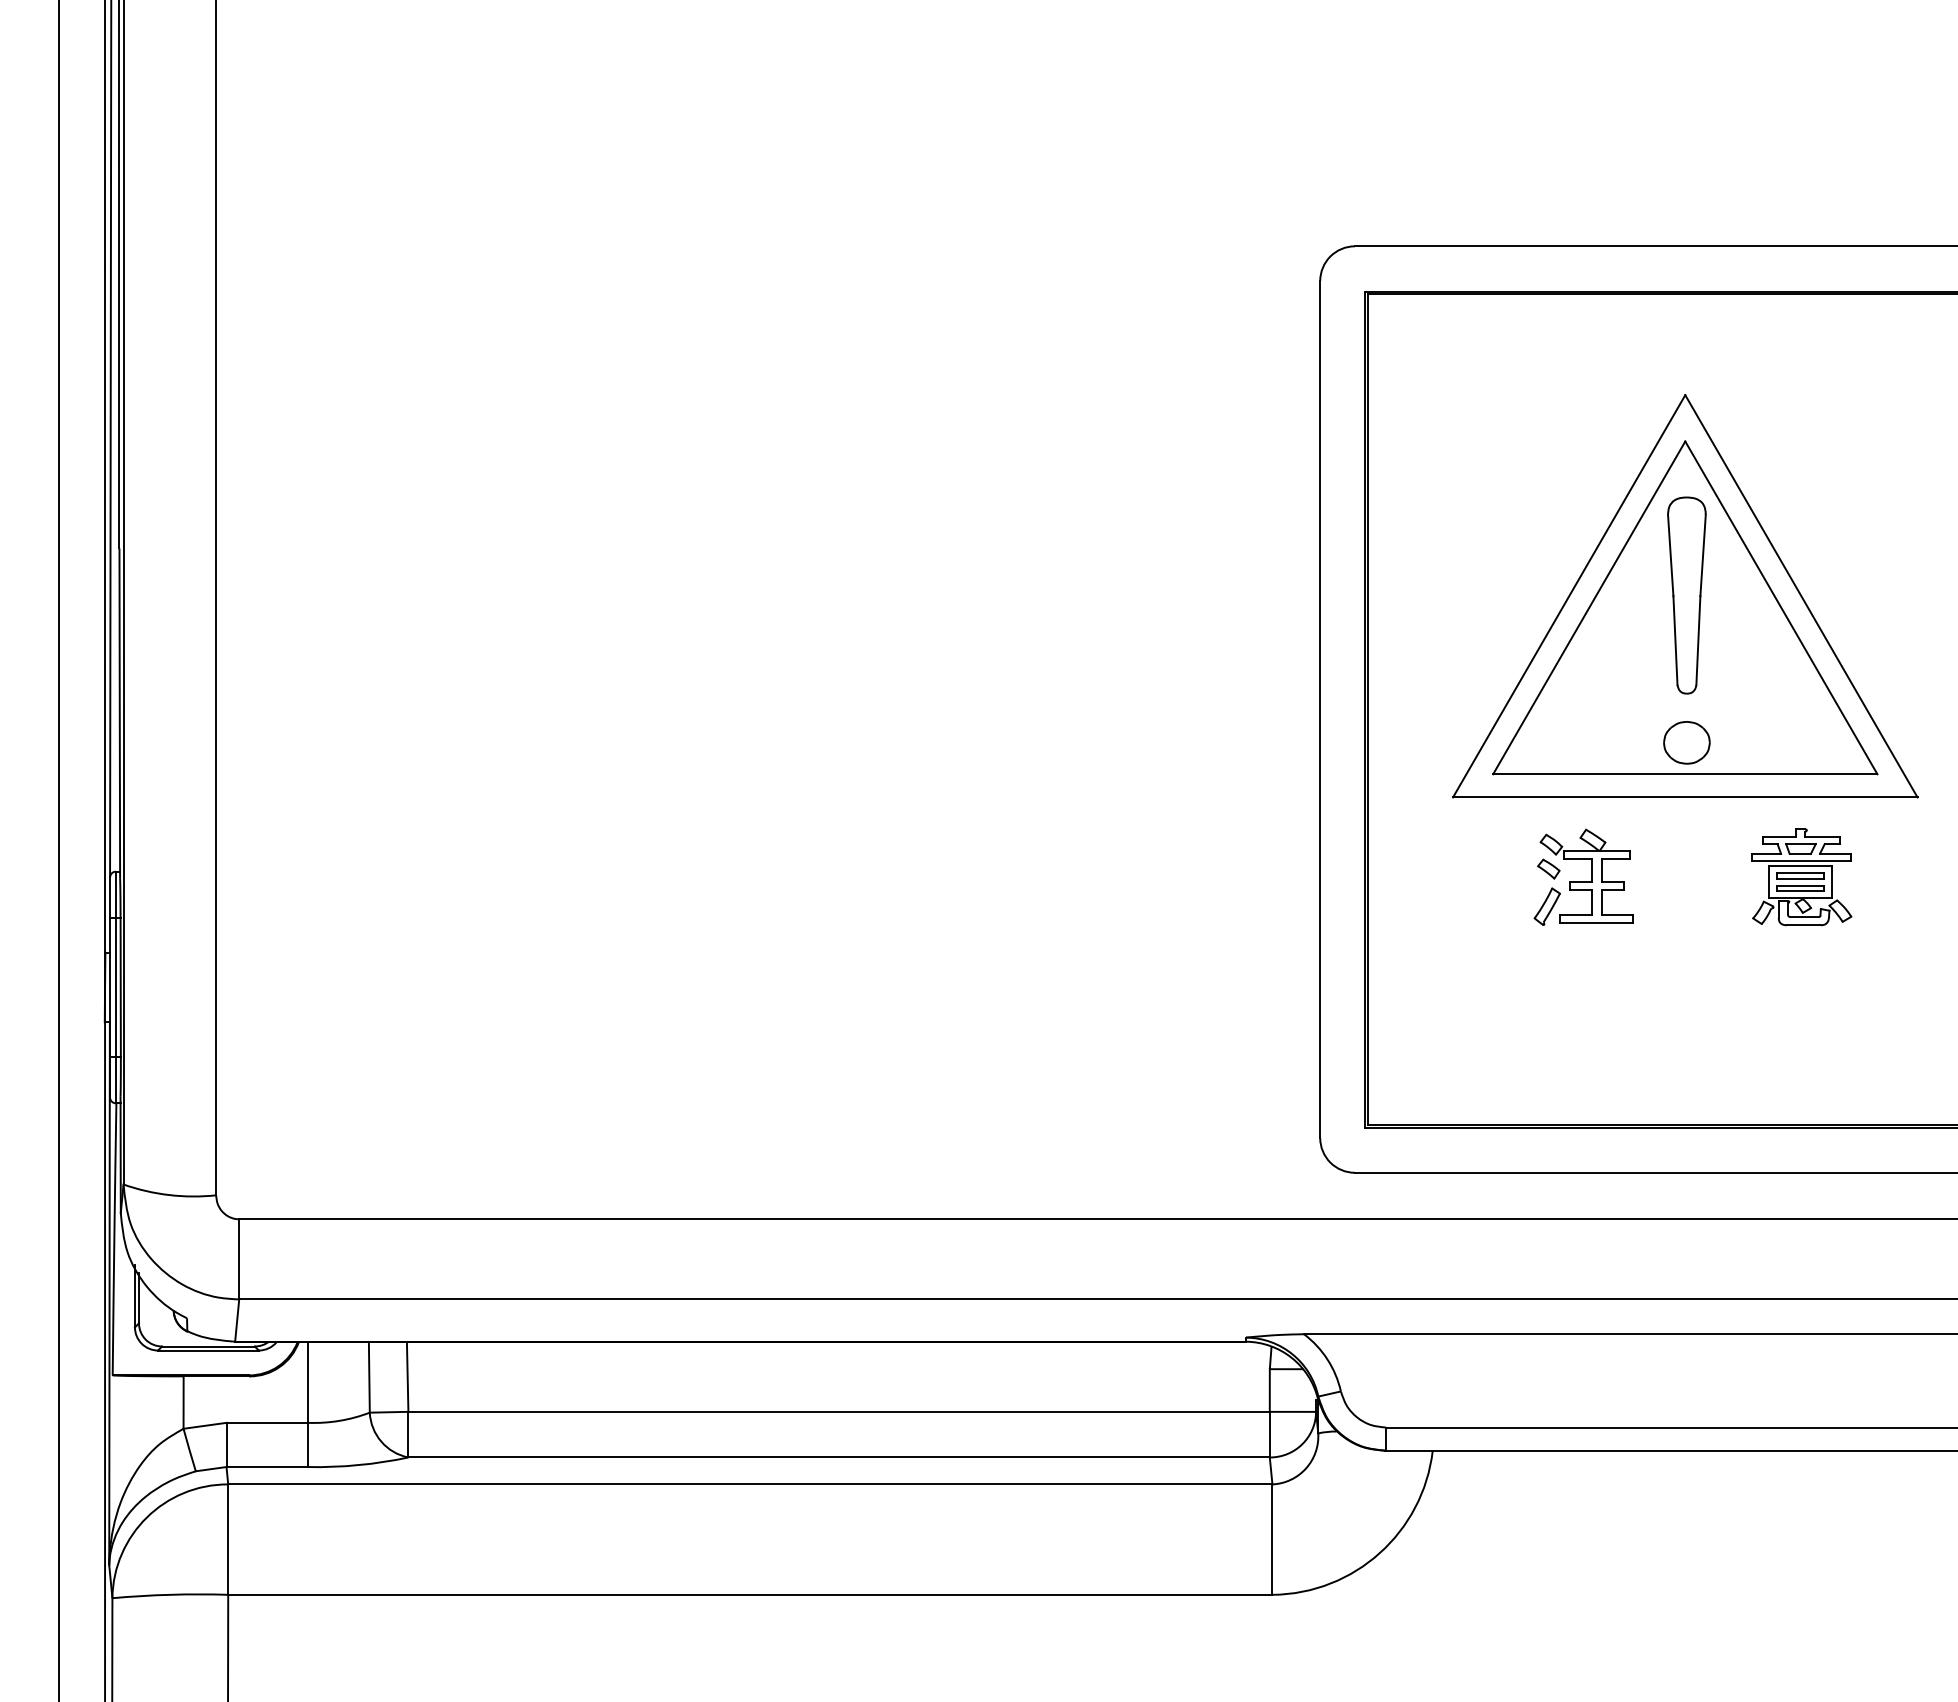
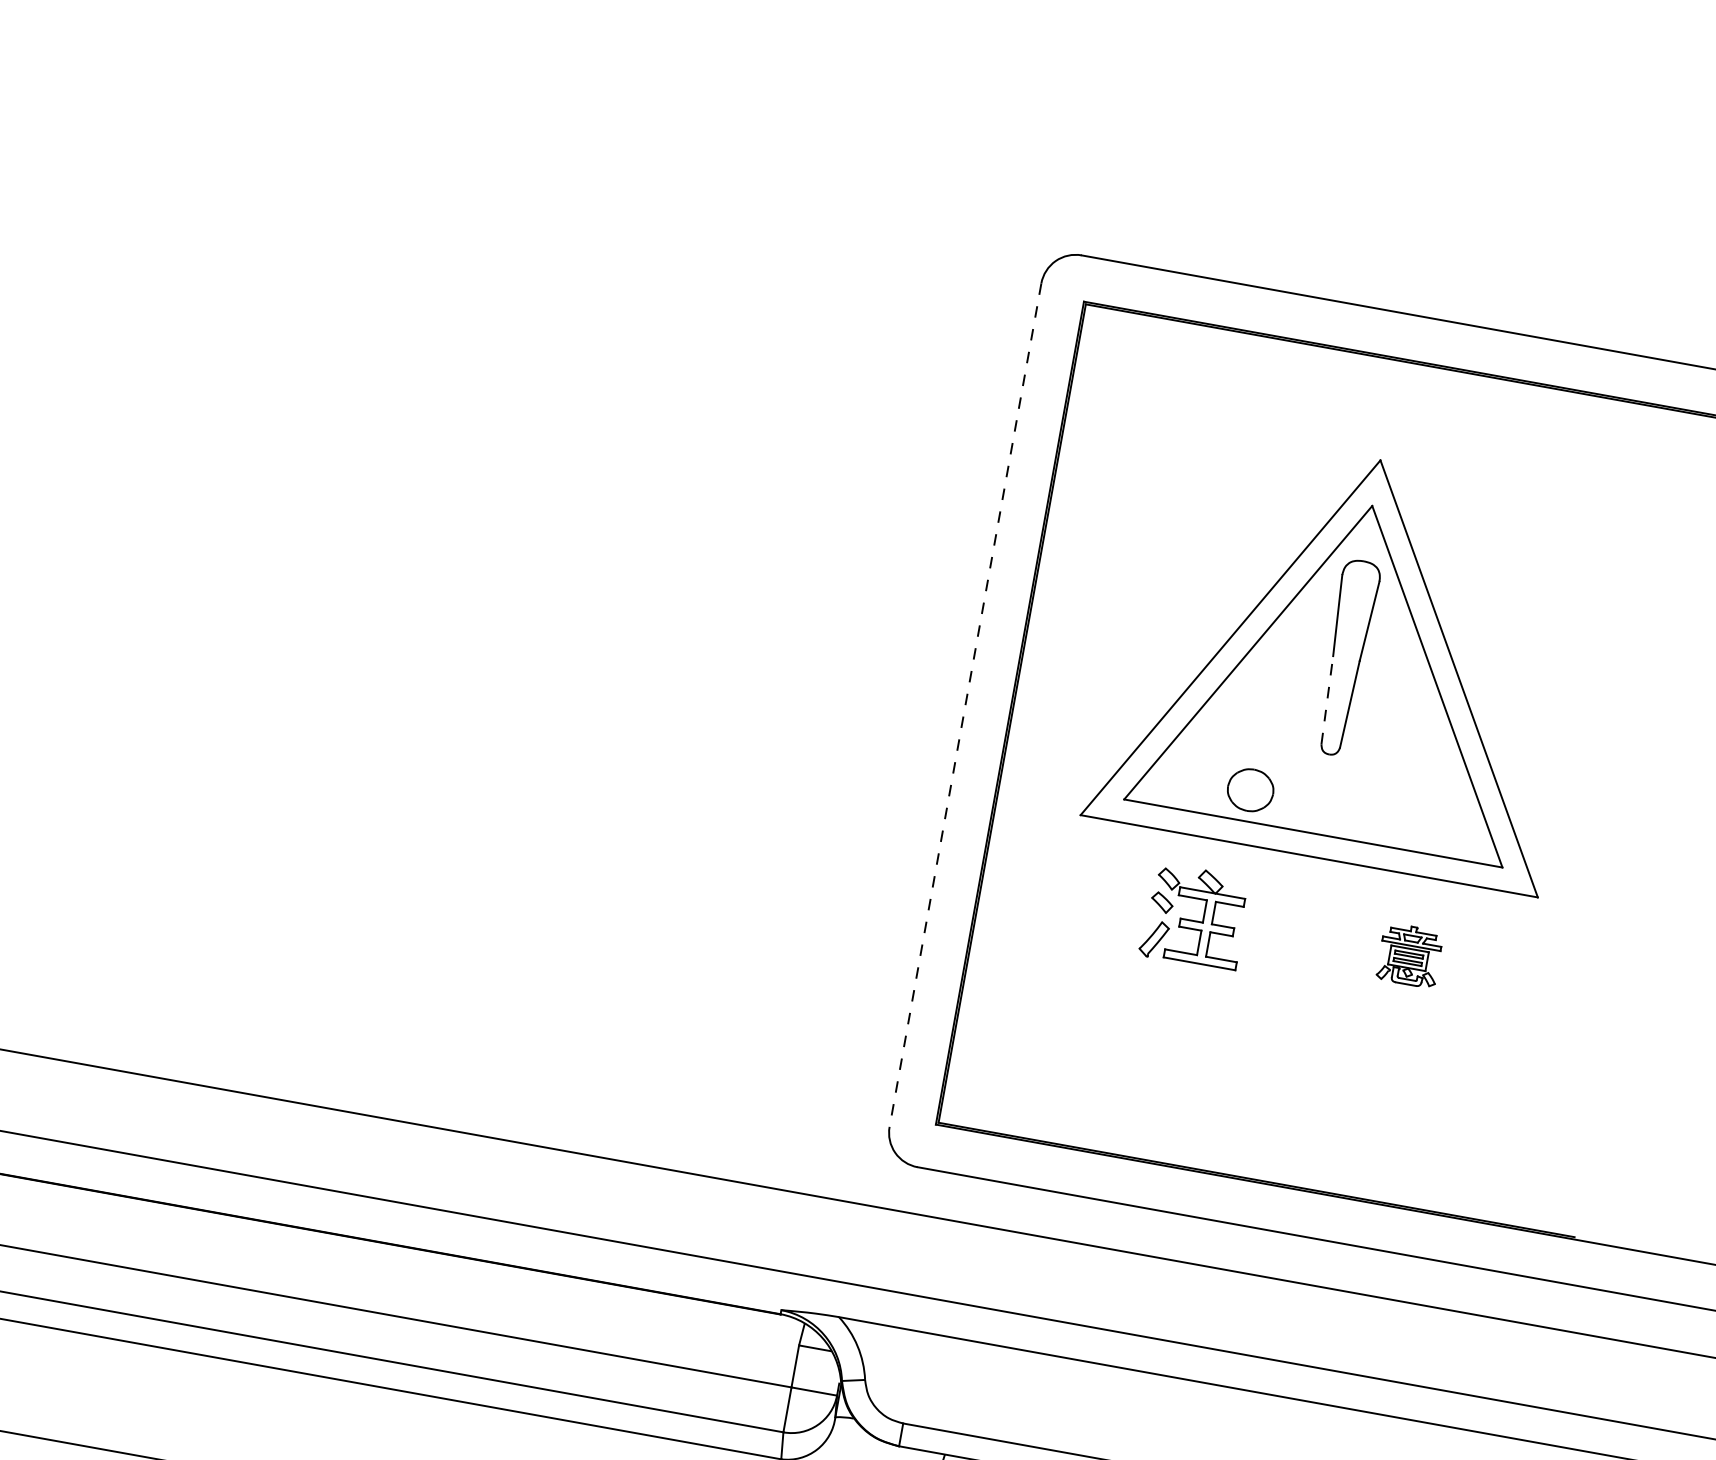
line: (1675, 640) -> (1327, 700), solid -> dashed
line: (1320, 710) -> (965, 706), solid -> dashed
part: (1686, 742) -> (1250, 789), moved
part: (1801, 877) -> (1409, 955), size x0.6

